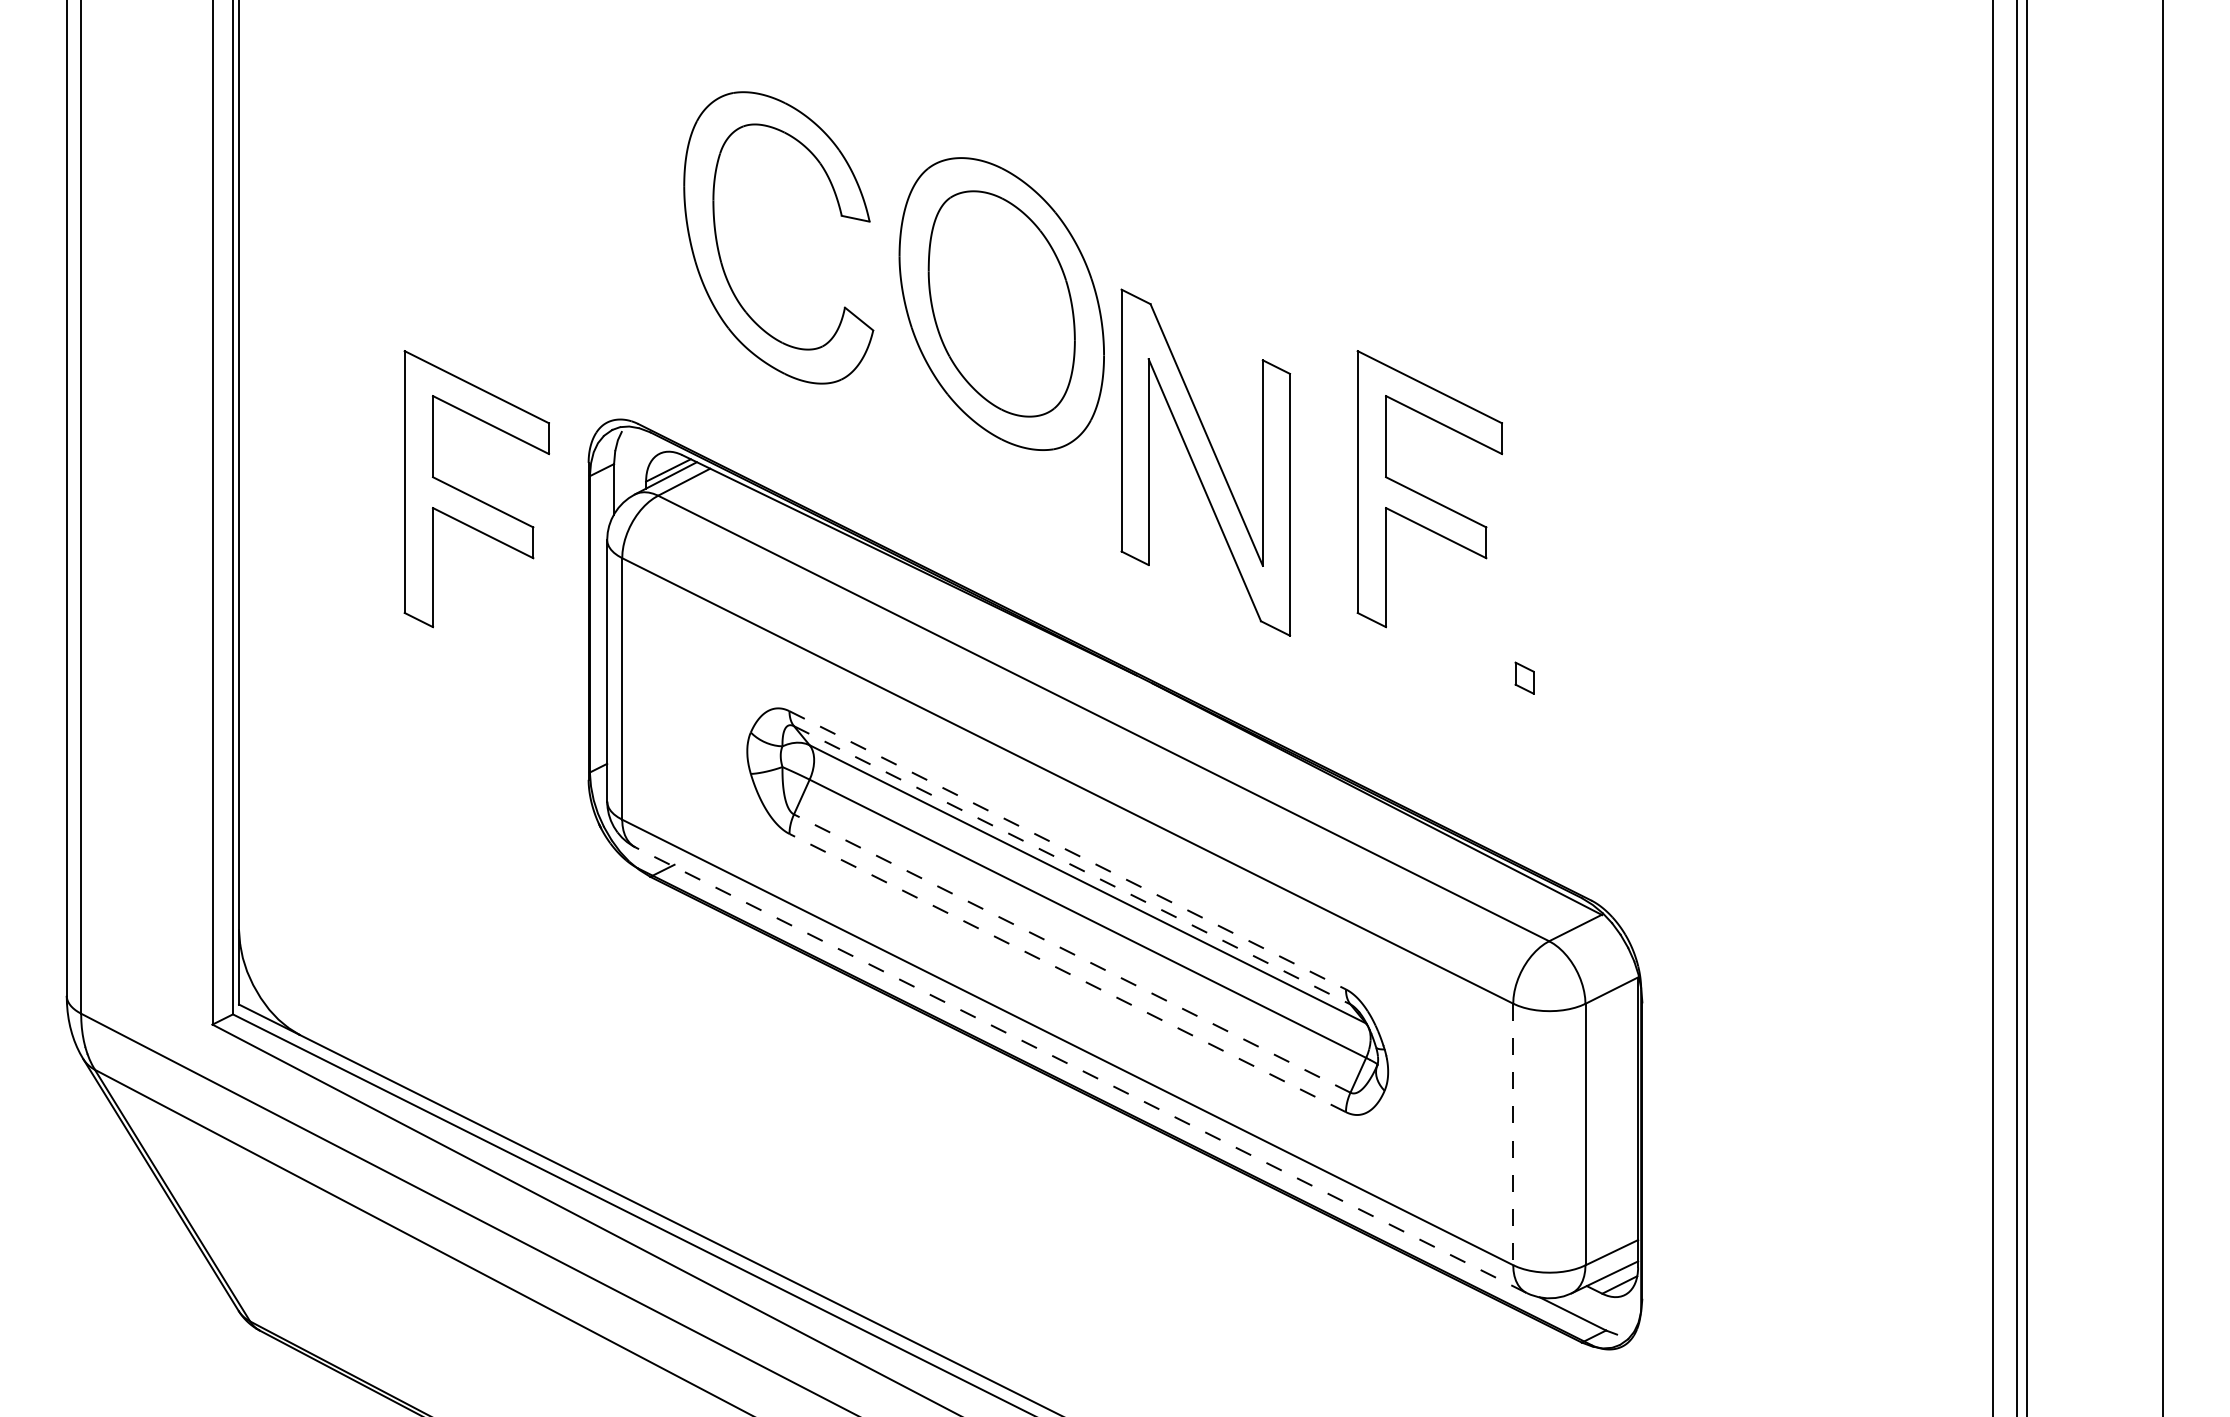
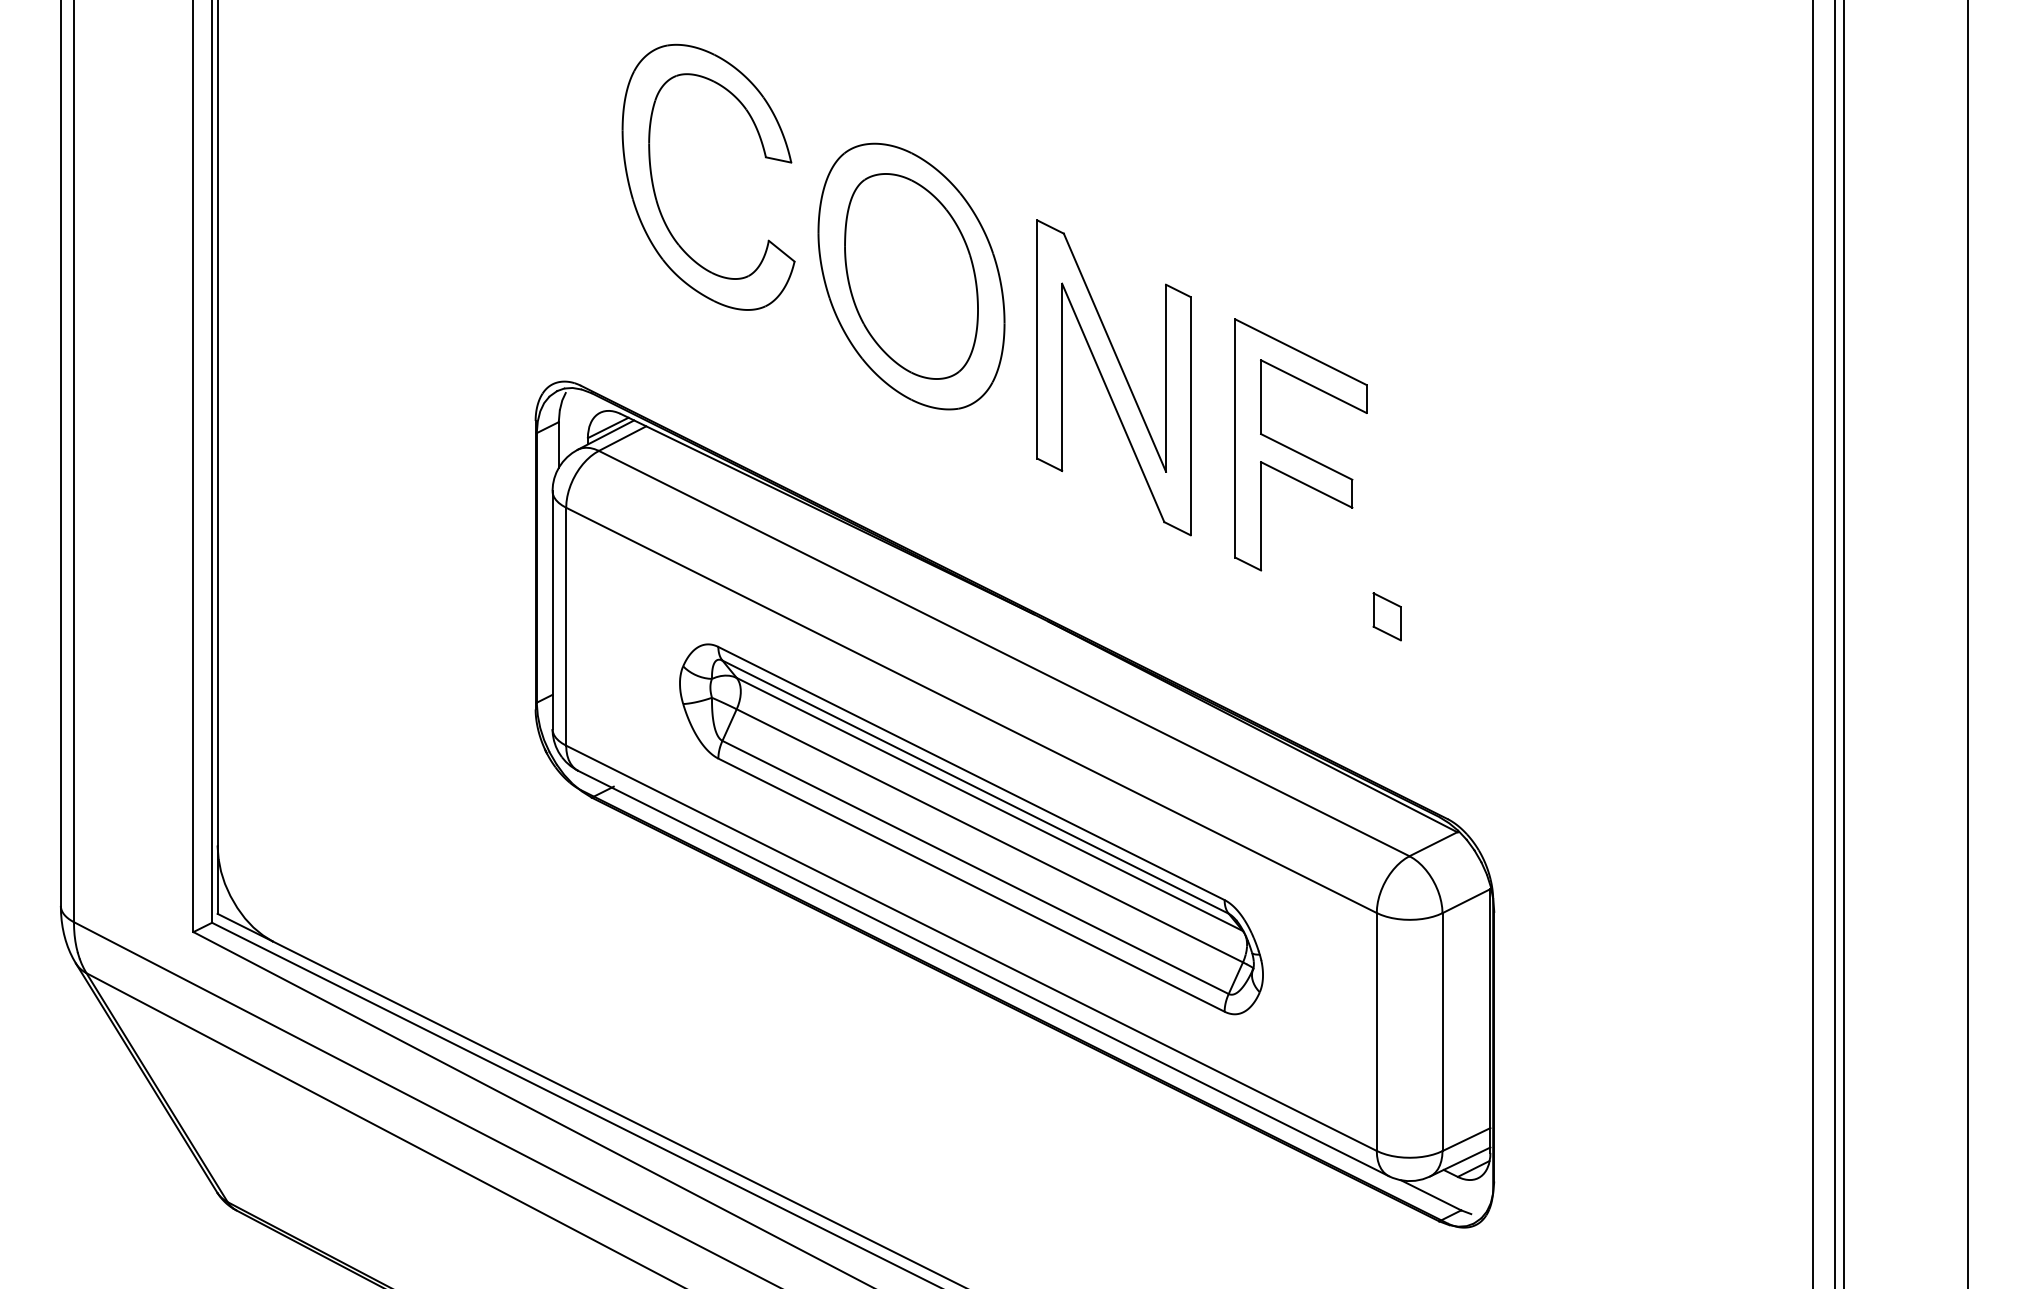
part: (719, 247) -> (654, 186), moved
part: (1205, 462) -> (1113, 377), moved
part: (471, 495) -> (429, 450), removed
part: (1523, 677) -> (1386, 616), size x1.67
line: (1067, 850) -> (971, 773), dashed -> solid
line: (1073, 865) -> (976, 787), dashed -> solid
line: (1072, 953) -> (975, 867), dashed -> solid
line: (1067, 972) -> (971, 884), dashed -> solid
line: (1080, 1070) -> (983, 973), dashed -> solid
line: (1512, 1133) -> (1376, 1031), dashed -> solid

